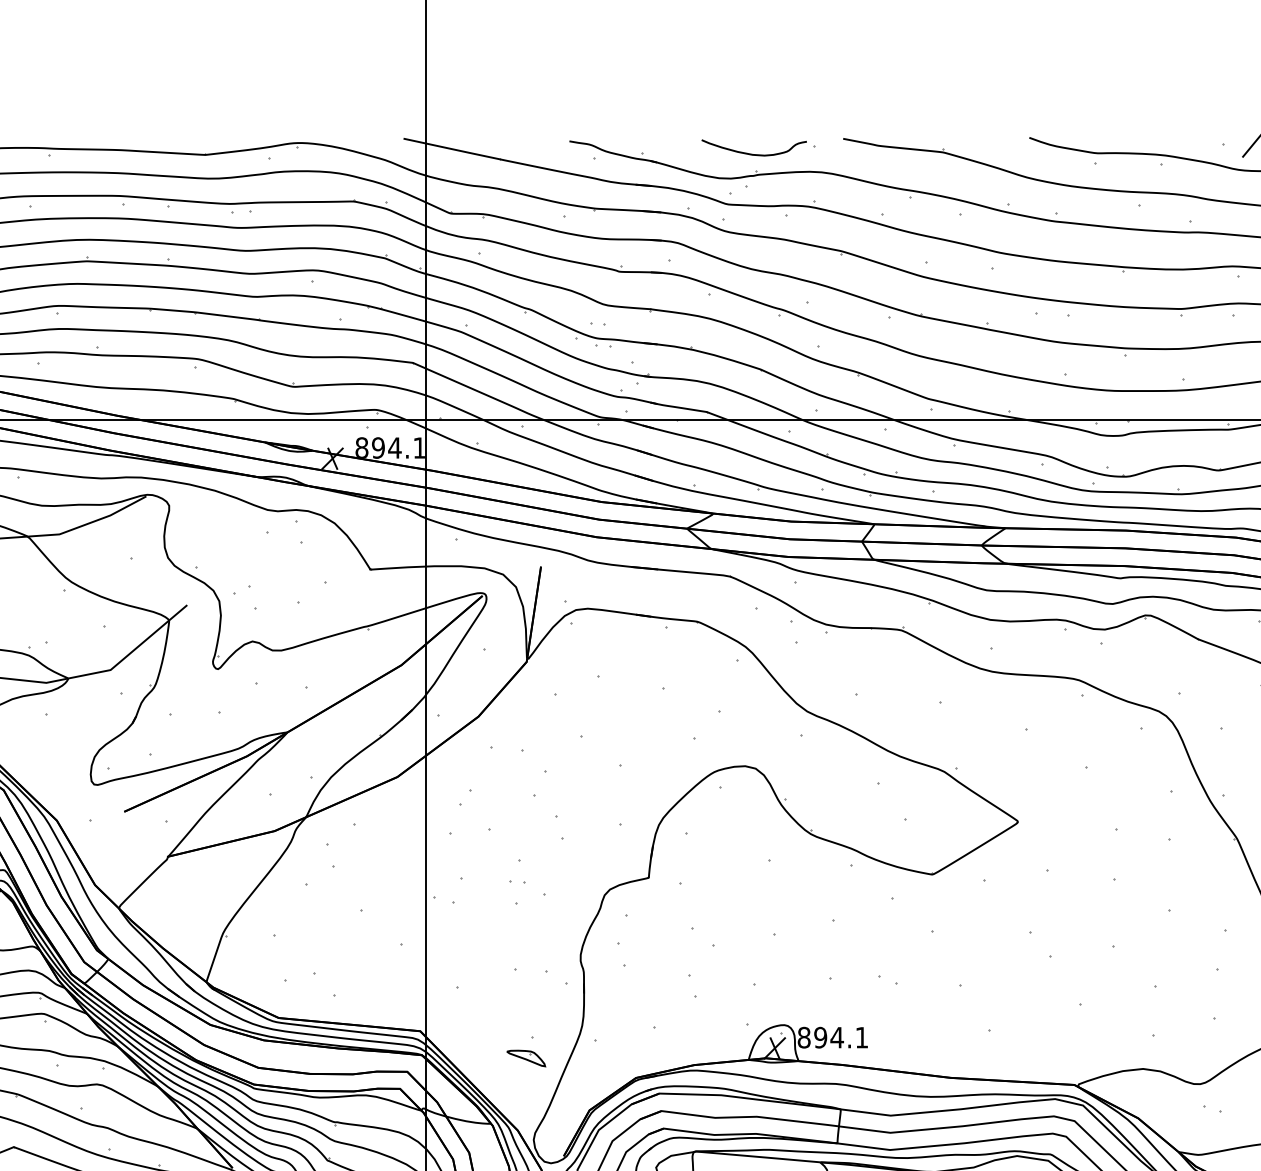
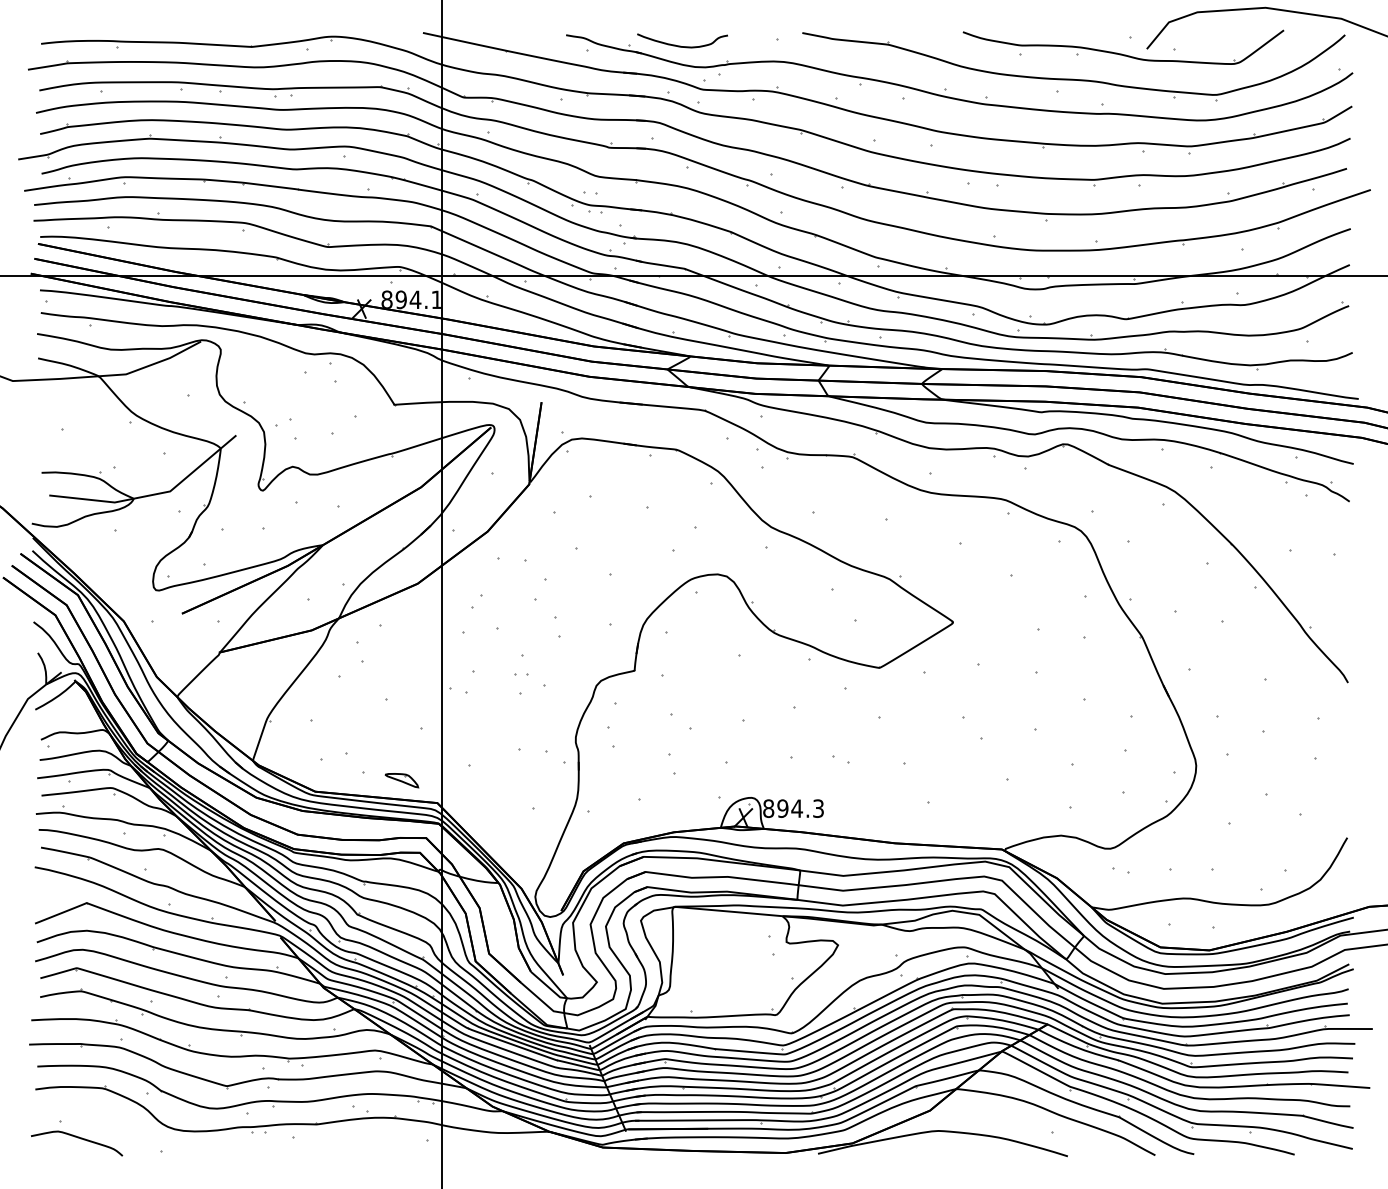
curve: (751, 153) -> (680, 45), moved
text: (861, 1037) -> (818, 808), 894.1 -> 894.3
part: (525, 1058) -> (401, 780), moved

